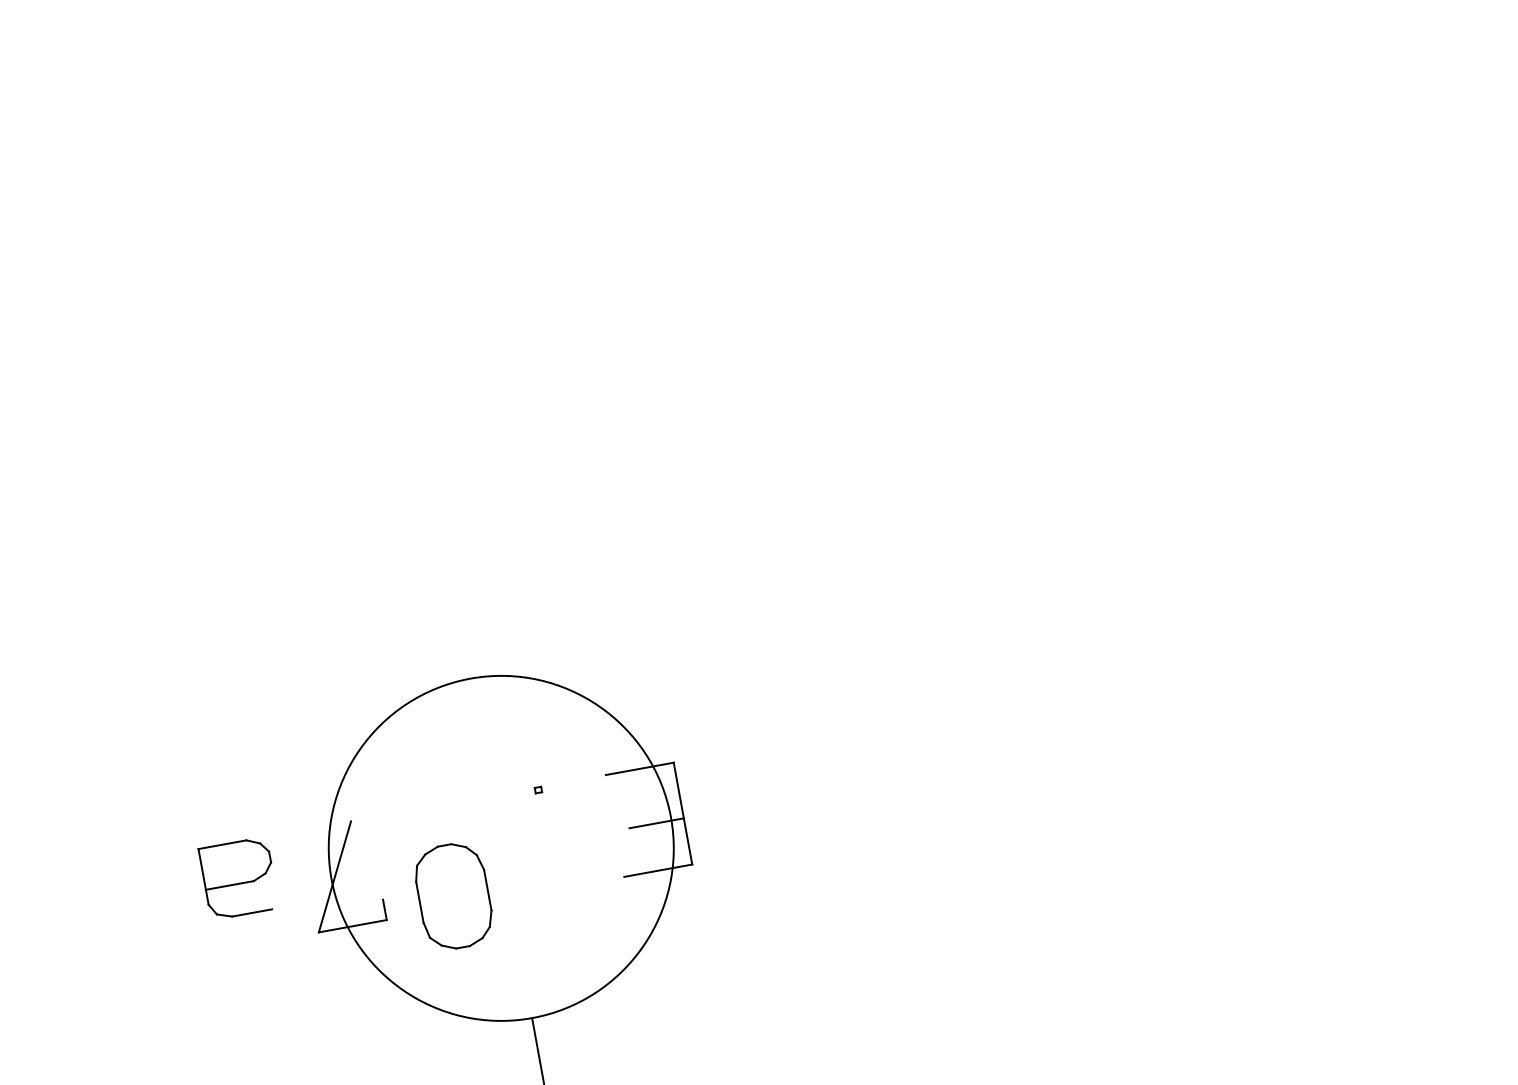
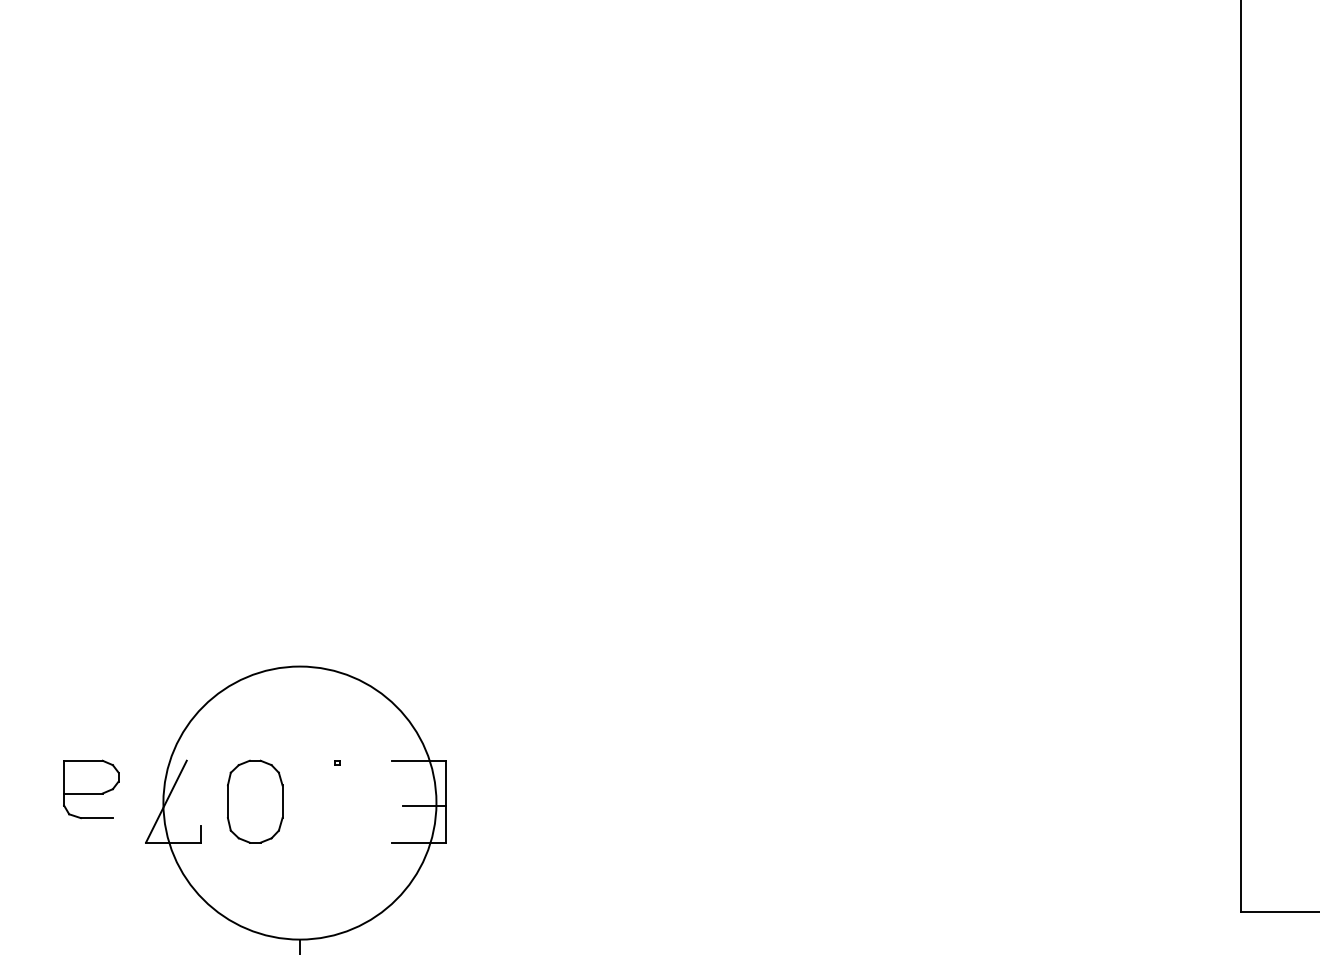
part: (454, 896) -> (255, 801), moved

